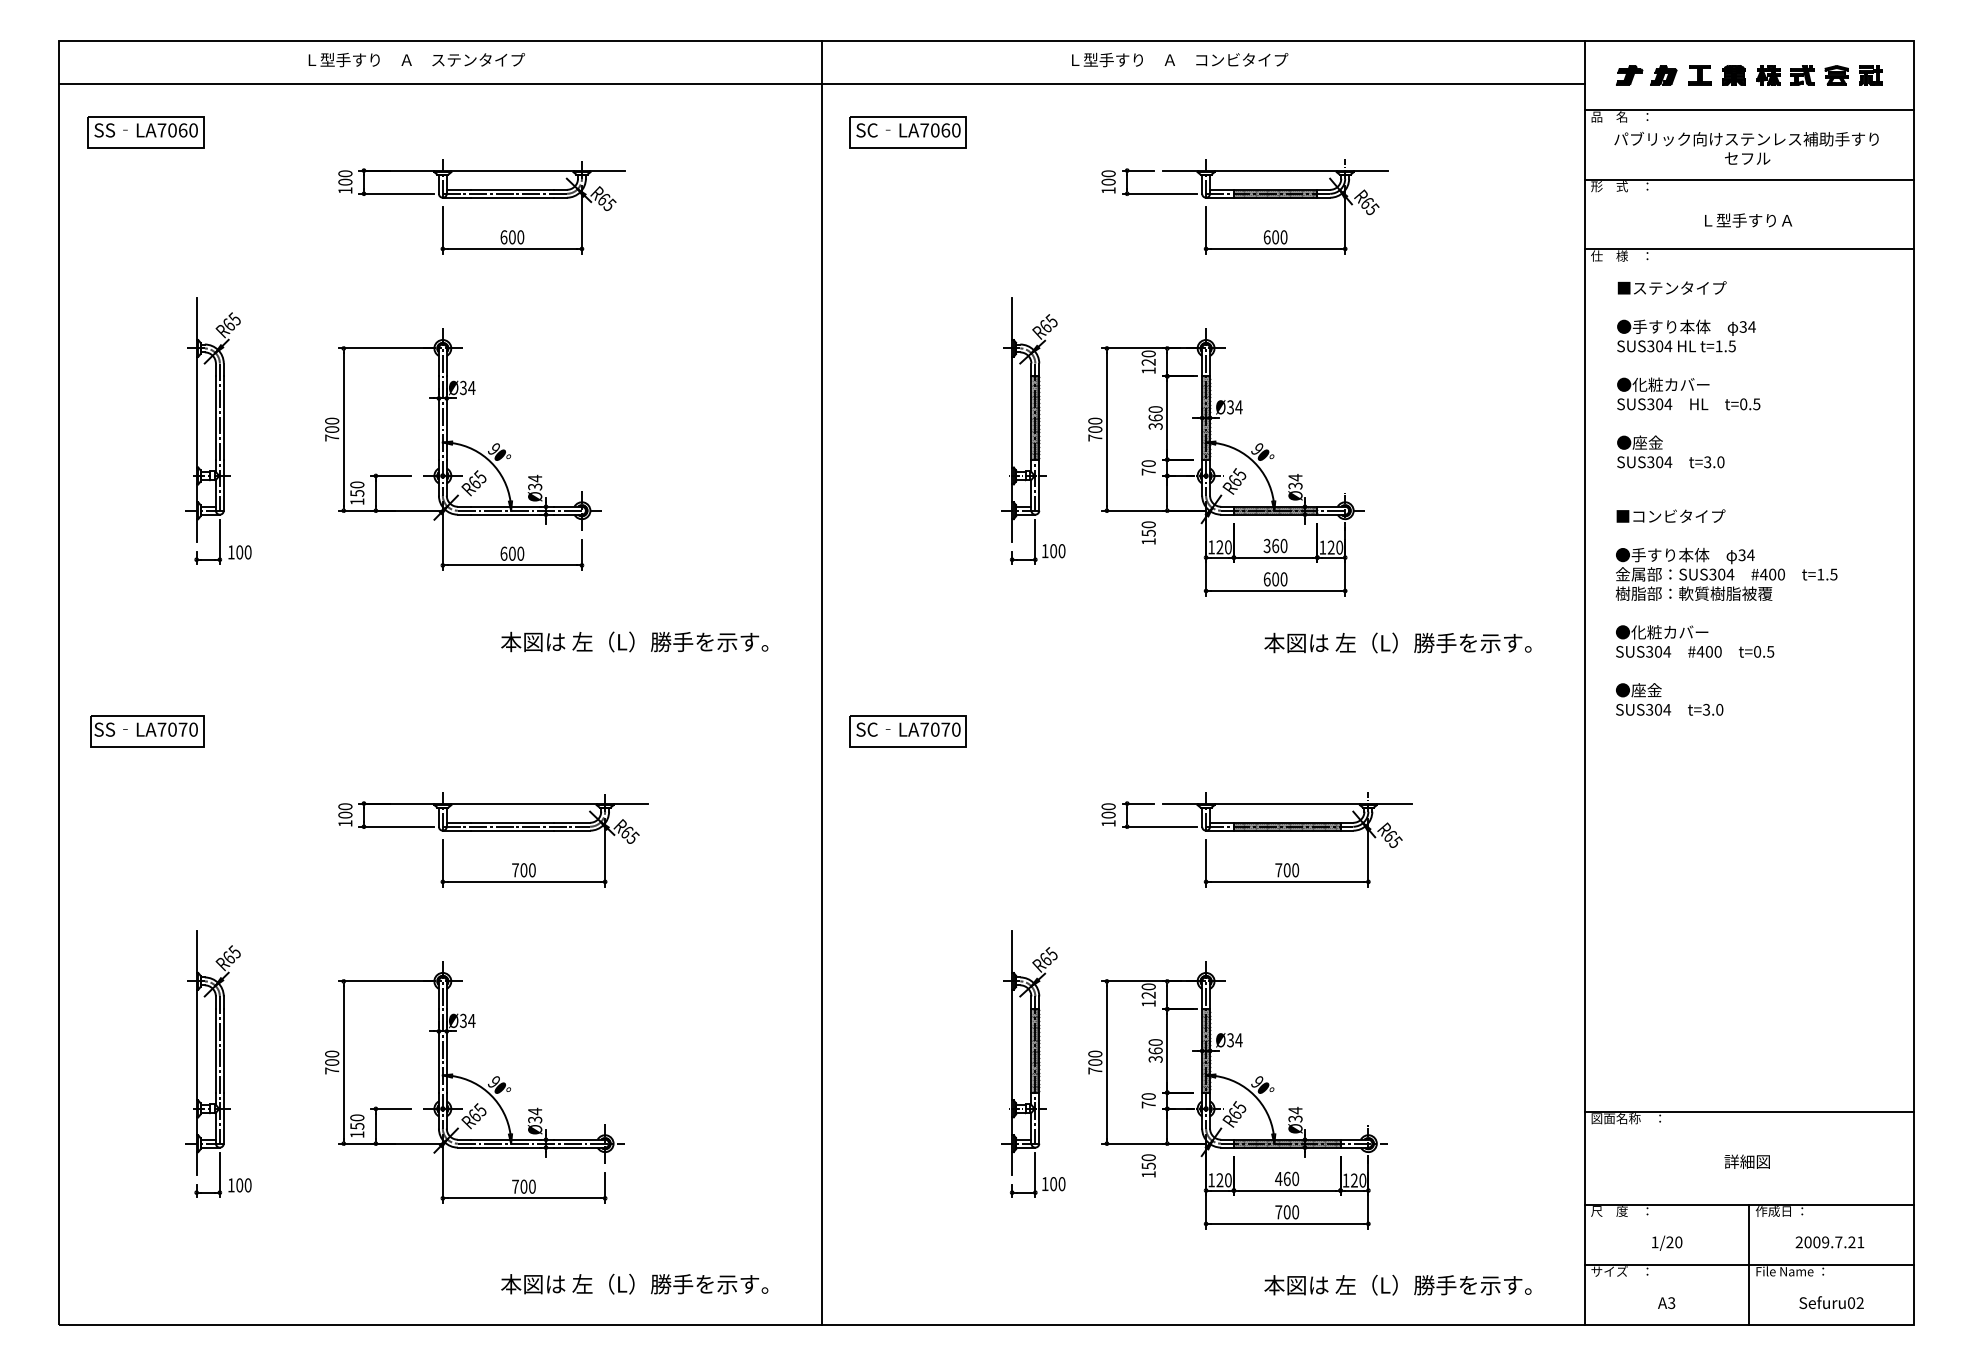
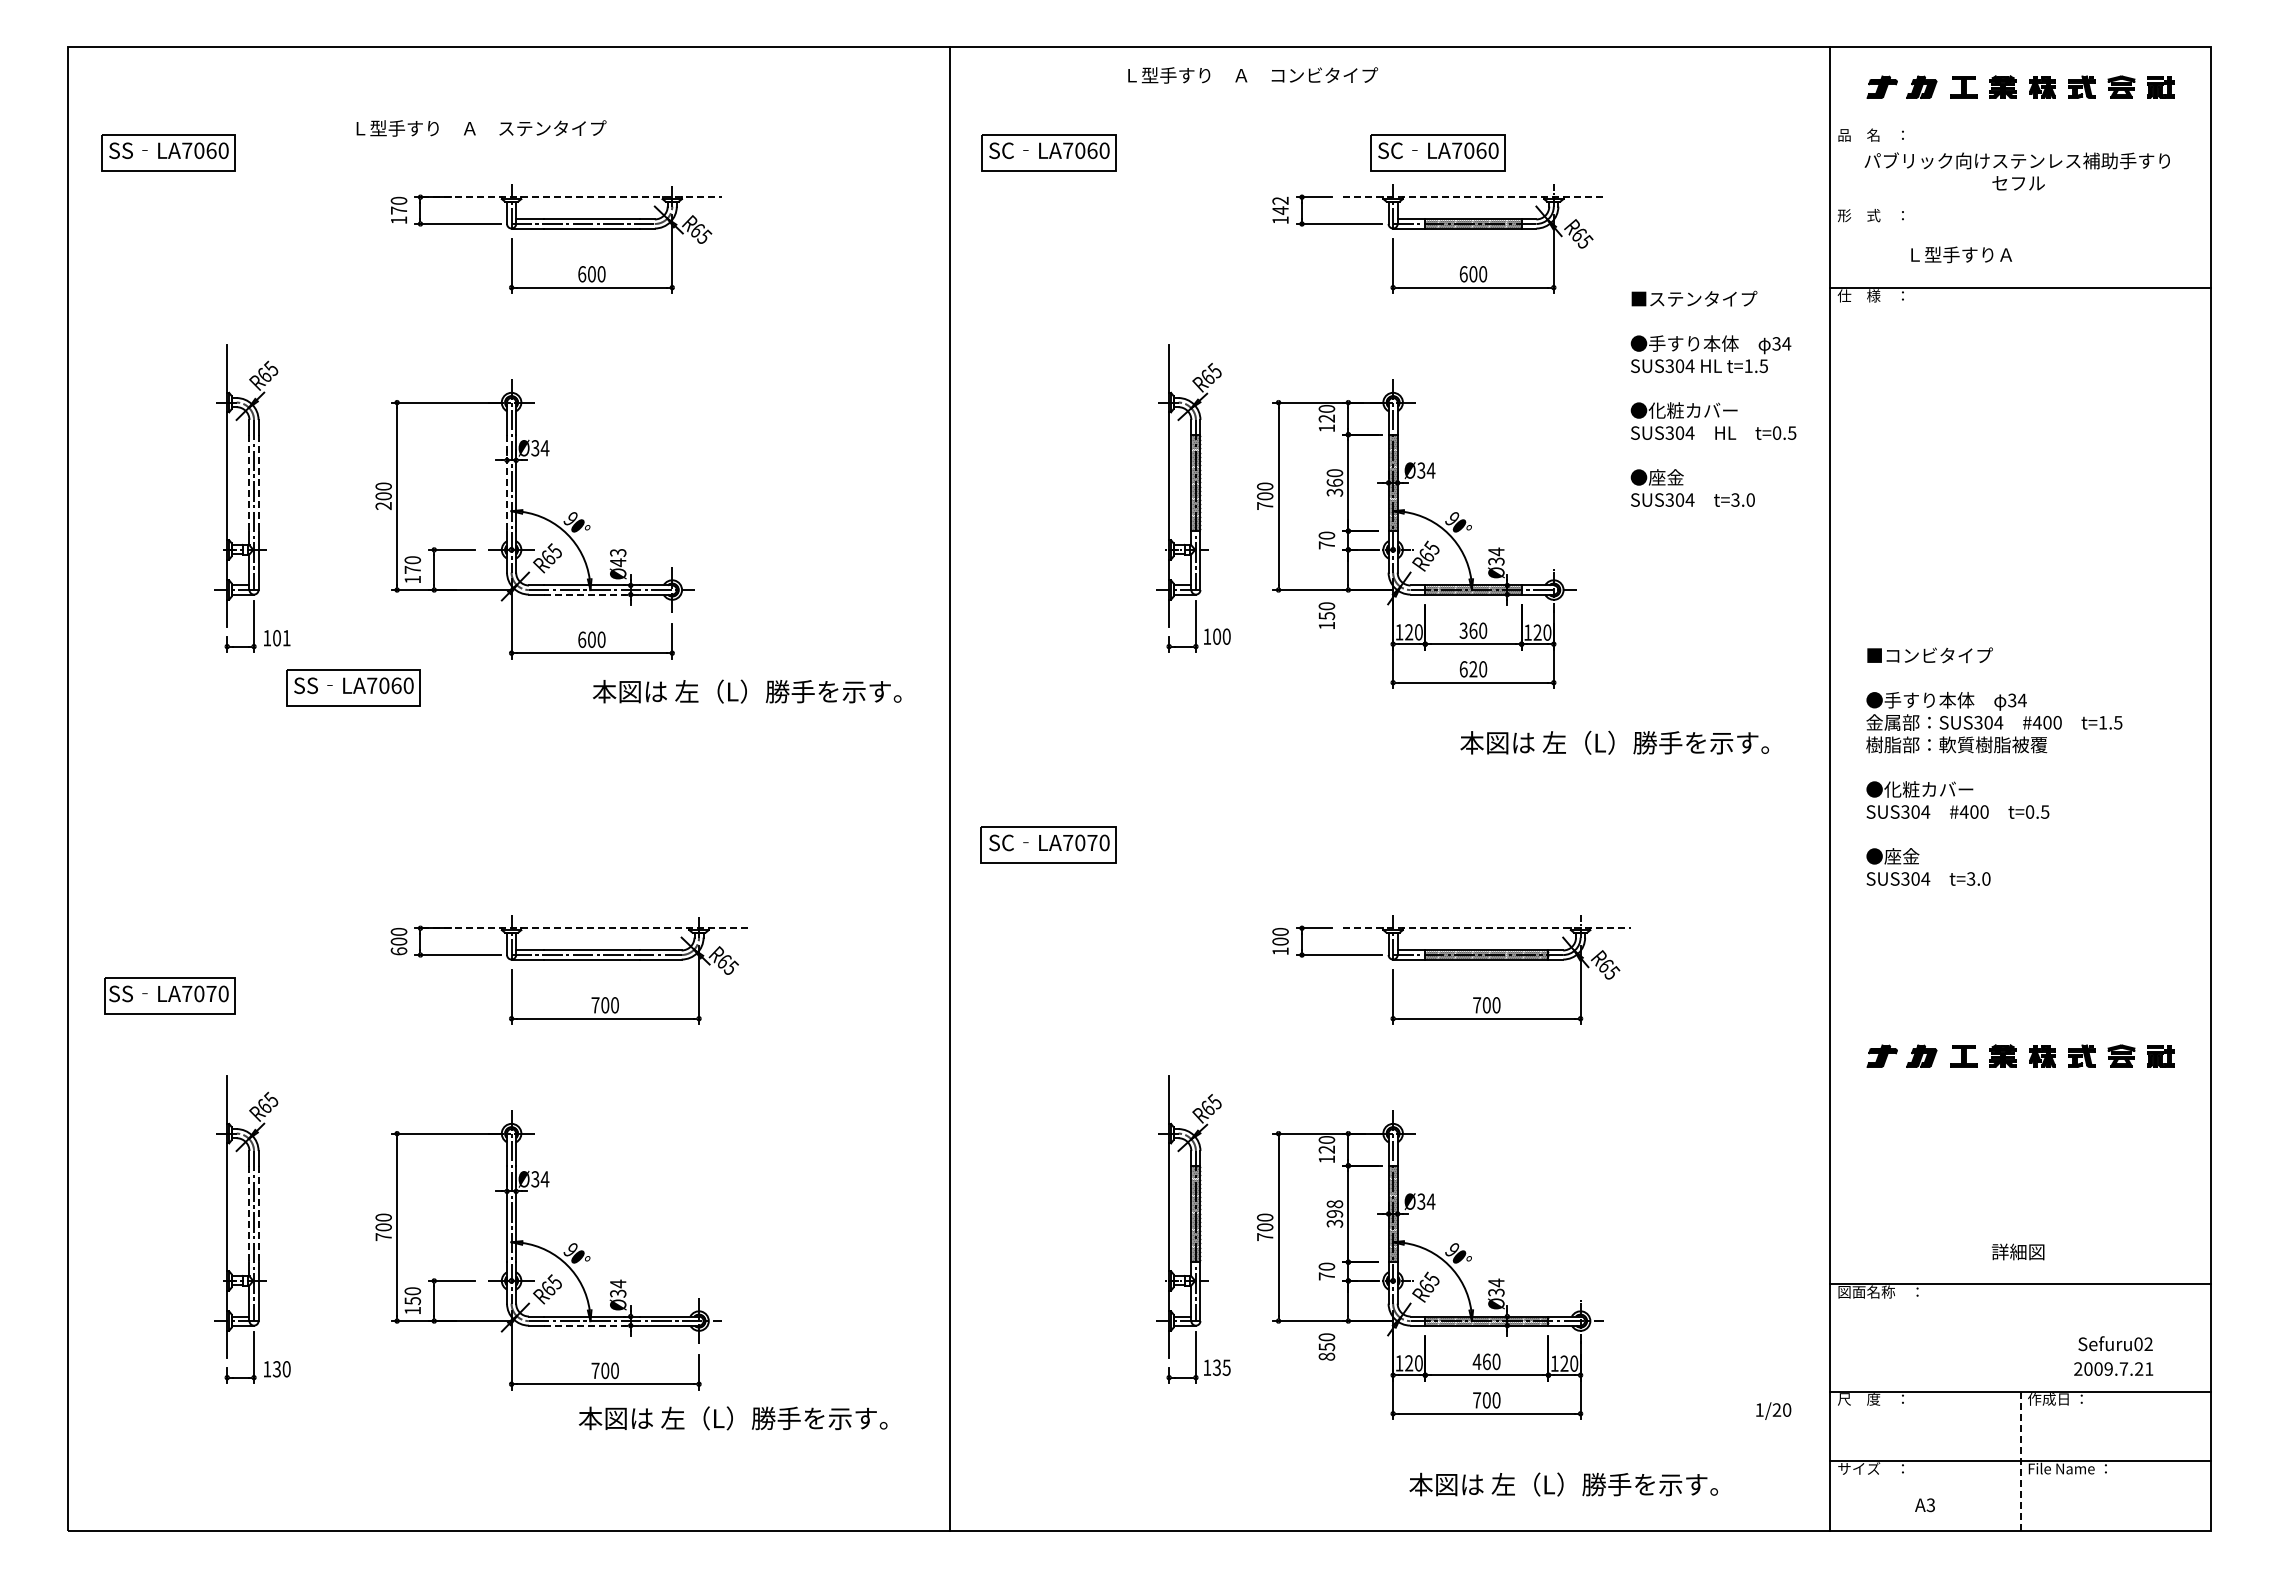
text: (416, 60) -> (481, 128), moved
text: (1180, 60) -> (1253, 75), moved
line: (821, 83) -> (949, 96), removed
line: (1749, 110) -> (2020, 127), removed
part: (1244, 131) -> (1437, 152), added
line: (495, 170) -> (572, 197), solid -> dashed
line: (1275, 170) -> (1473, 197), solid -> dashed
text: (1108, 177) -> (1280, 205), 100 -> 142
line: (1749, 179) -> (2020, 207), removed
text: (344, 182) -> (398, 210), 100 -> 170
text: (1748, 220) -> (1961, 254), moved
text: (1688, 374) -> (1713, 398), moved
line: (215, 418) -> (249, 483), solid -> dashed
line: (223, 418) -> (258, 483), solid -> dashed
line: (439, 418) -> (507, 483), solid -> dashed
text: (331, 438) -> (383, 506), 700 -> 200
text: (535, 482) -> (618, 557), Ø34 -> Ø43
text: (357, 492) -> (412, 569), 150 -> 170
line: (512, 514) -> (592, 594), solid -> dashed
text: (247, 552) -> (286, 638), 100 -> 101
text: (1275, 579) -> (1473, 669), 600 -> 620
part: (305, 595) -> (353, 687), added
text: (1726, 612) -> (1994, 766), moved
text: (634, 641) -> (747, 691), moved
part: (146, 731) -> (169, 995), moved
line: (506, 803) -> (585, 928), solid -> dashed
line: (1286, 803) -> (1486, 928), solid -> dashed
text: (344, 823) -> (398, 951), 100 -> 600
part: (1749, 913) -> (2020, 1055), added
text: (1155, 1046) -> (1334, 1208), 360 -> 398
line: (215, 1051) -> (249, 1214), solid -> dashed
line: (223, 1051) -> (258, 1214), solid -> dashed
line: (512, 1147) -> (592, 1325), solid -> dashed
text: (1747, 1161) -> (2018, 1251), moved
text: (1148, 1174) -> (1326, 1356), 150 -> 850
text: (1057, 1183) -> (1221, 1367), 100 -> 135
text: (239, 1185) -> (276, 1369), 100 -> 130
text: (1829, 1241) -> (2113, 1368), moved
text: (1667, 1242) -> (1773, 1410), moved
line: (1749, 1265) -> (2020, 1461), solid -> dashed
text: (634, 1284) -> (732, 1418), moved
text: (1397, 1285) -> (1563, 1484), moved
text: (1831, 1302) -> (2115, 1343), moved

